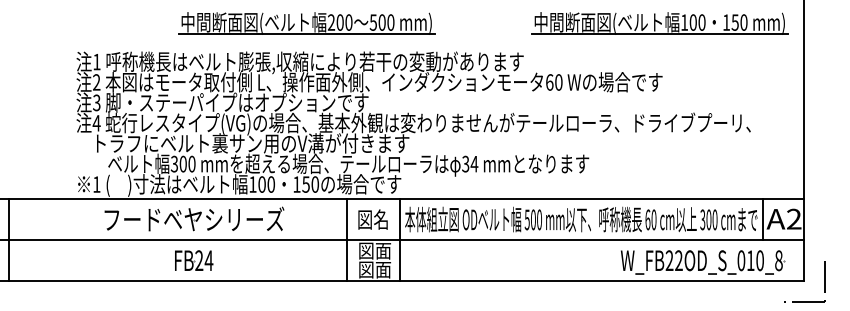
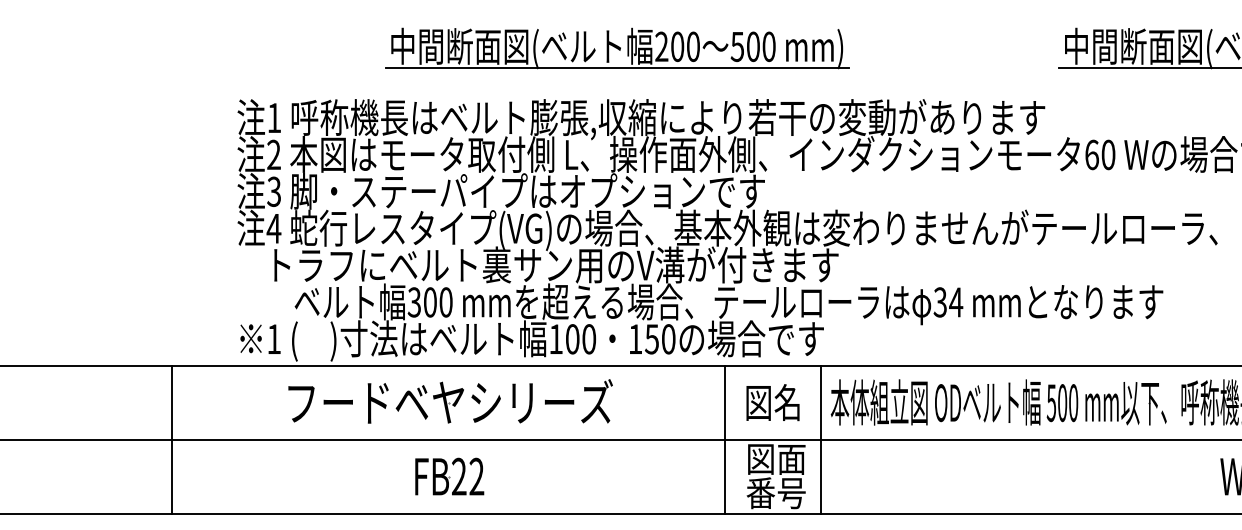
part: (306, 23) -> (616, 48), moved
line: (9, 240) -> (172, 440), moved
text: (208, 260) -> (475, 476), FB24 -> FB22
text: (374, 269) -> (775, 492), 図面 -> 番号

